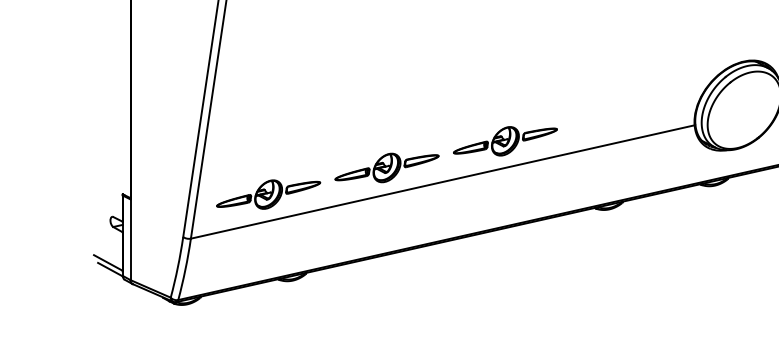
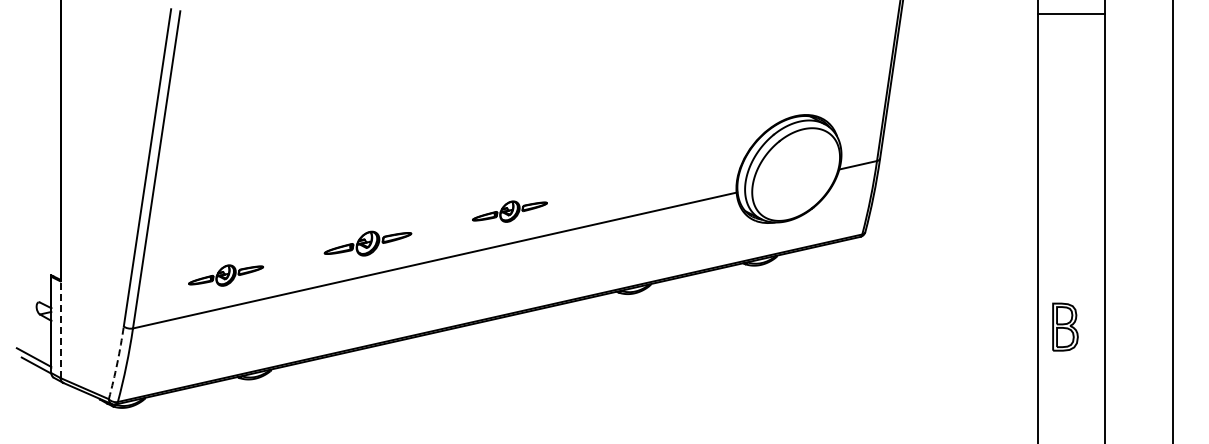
part: (505, 141) -> (509, 211), size x0.6
part: (386, 167) -> (367, 243), size x0.7
part: (268, 194) -> (225, 275), size x0.6
line: (130, 239) -> (60, 329), solid -> dashed
arc: (177, 267) -> (117, 363), solid -> dashed

